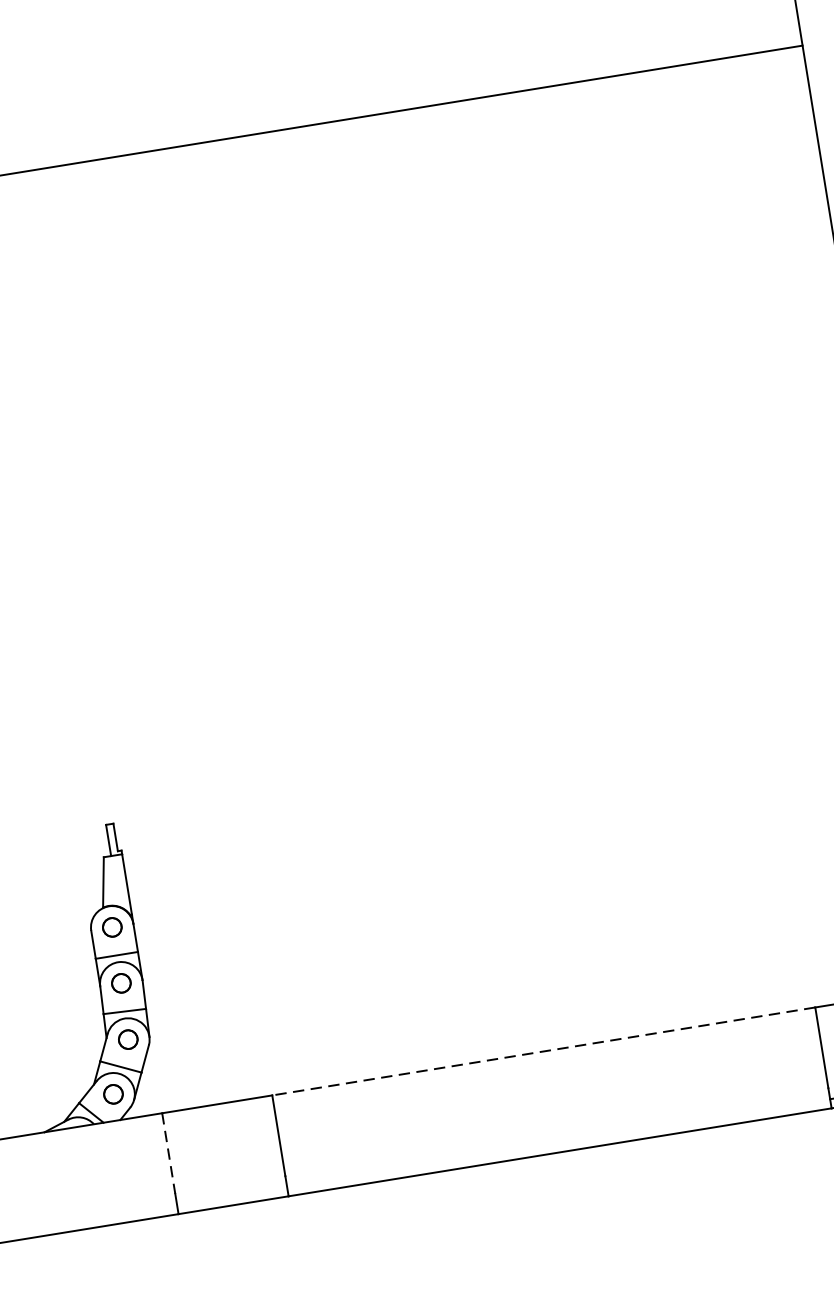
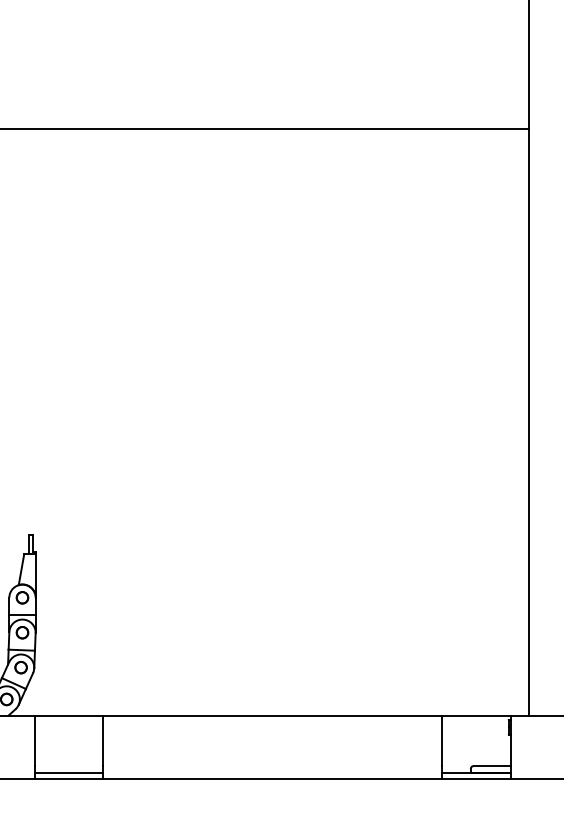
line: (543, 1051) -> (272, 715), dashed -> solid
line: (168, 1154) -> (34, 741), dashed -> solid
line: (231, 1196) -> (68, 773), added

